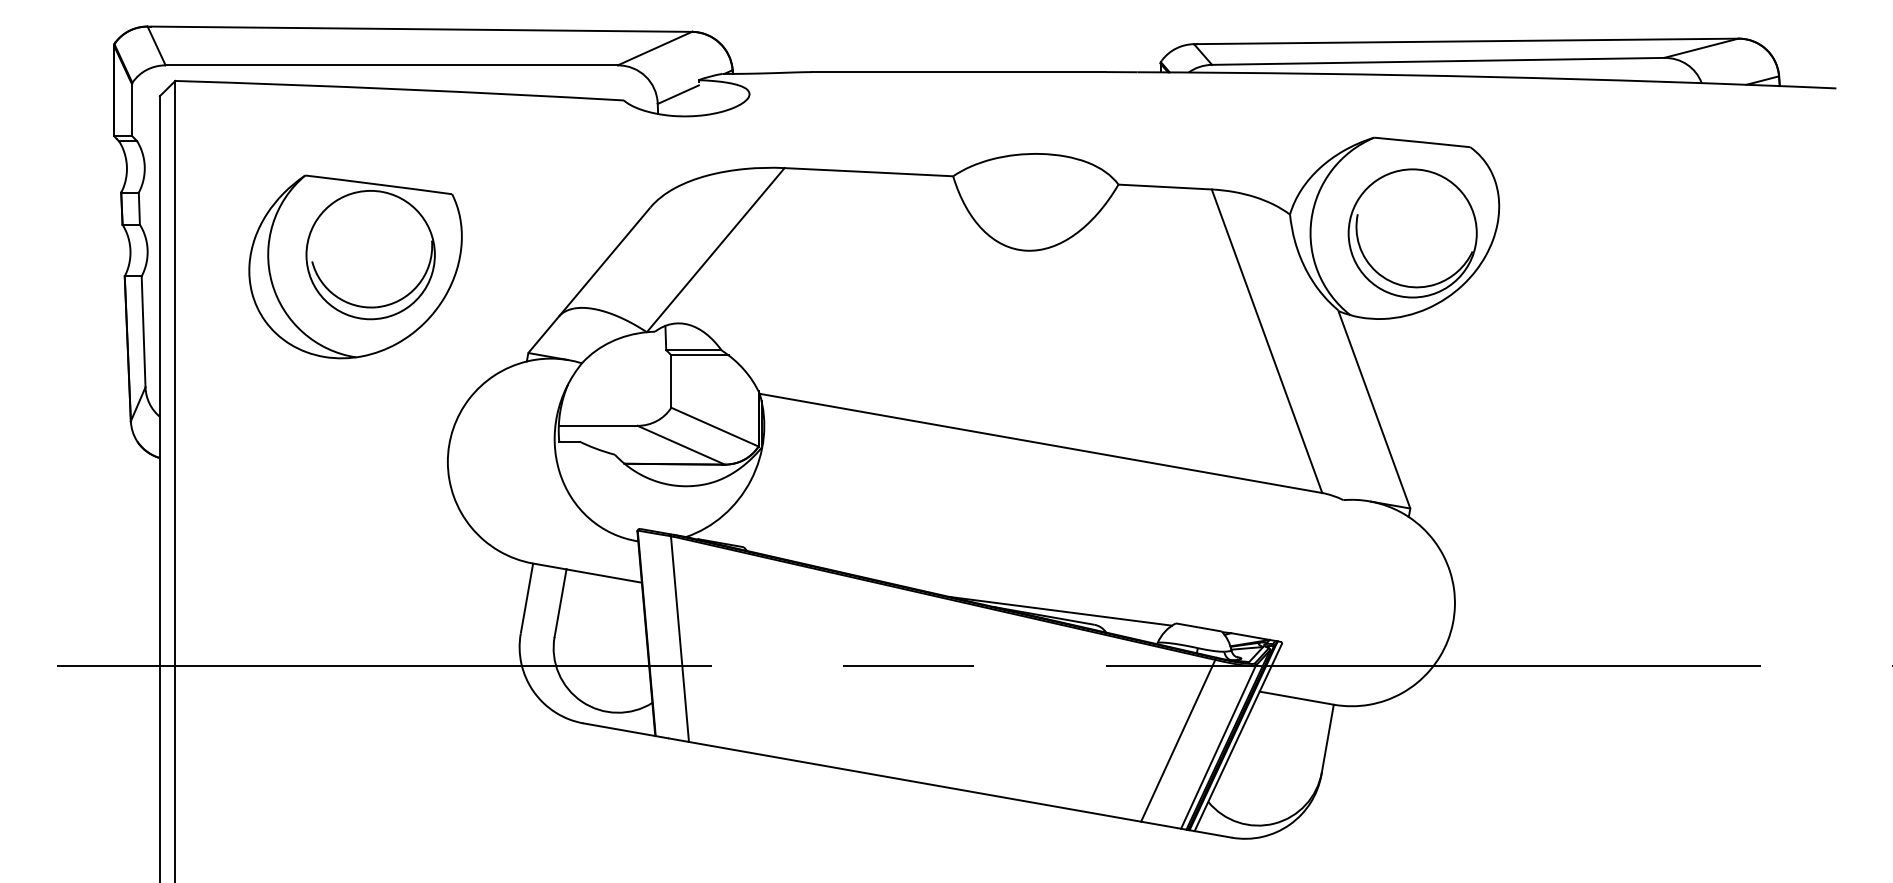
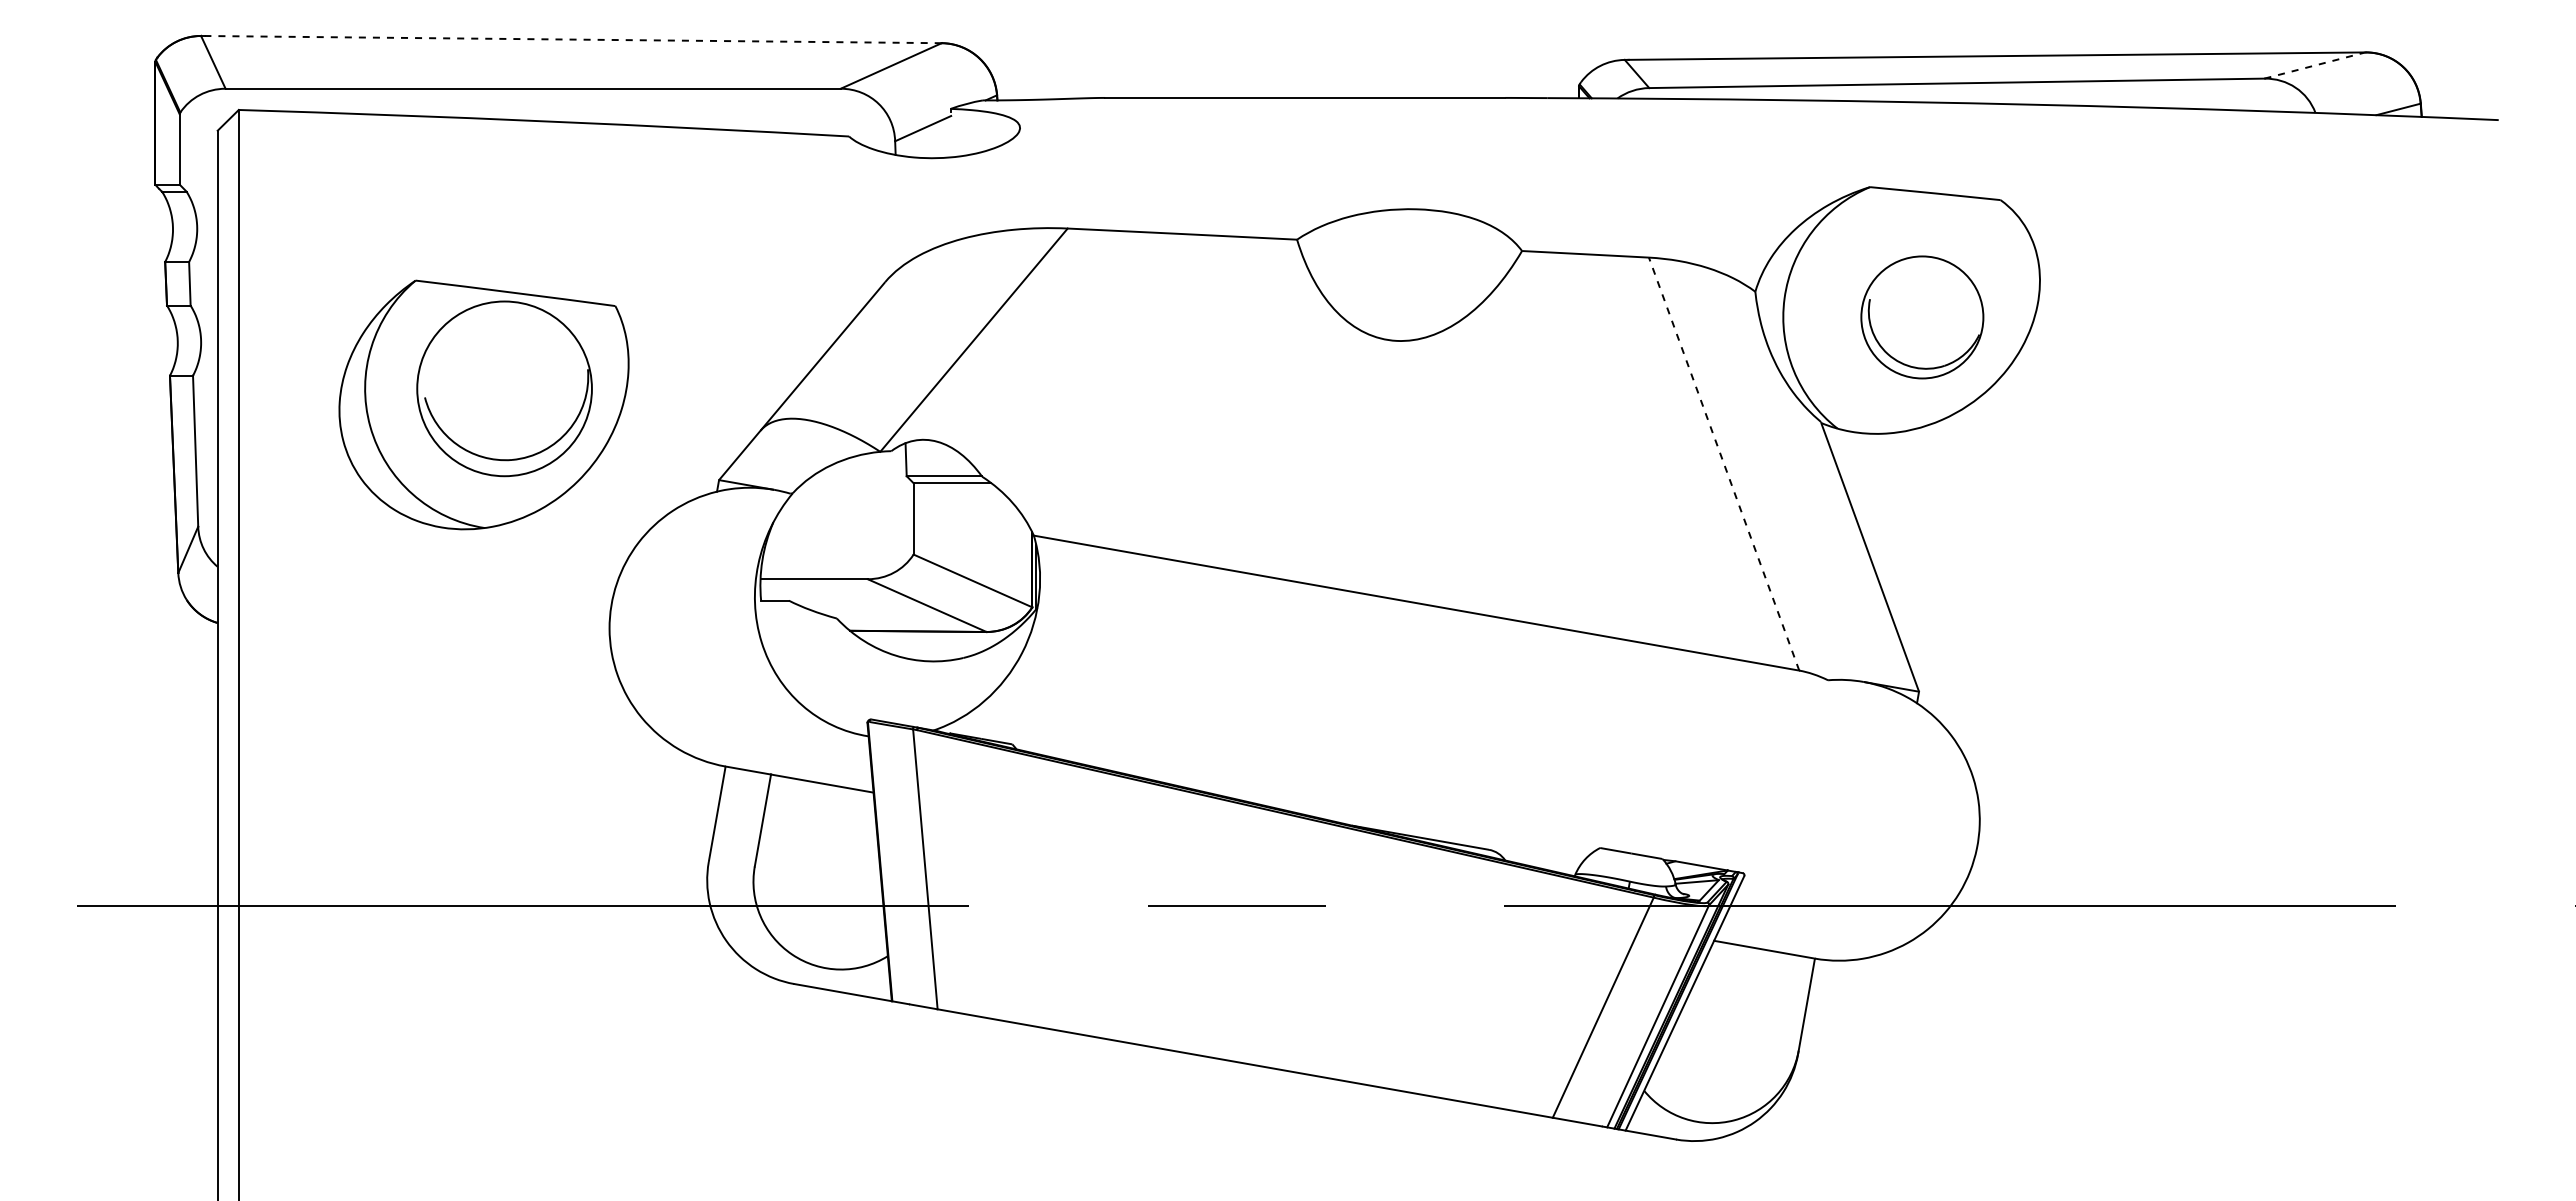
line: (421, 29) -> (573, 39), solid -> dashed
line: (1701, 48) -> (2315, 65), solid -> dashed
part: (1412, 233) -> (1922, 317), size x0.7
part: (355, 266) -> (483, 404), moved
line: (1267, 341) -> (1724, 464), solid -> dashed
line: (1060, 611) -> (1442, 831), removed

